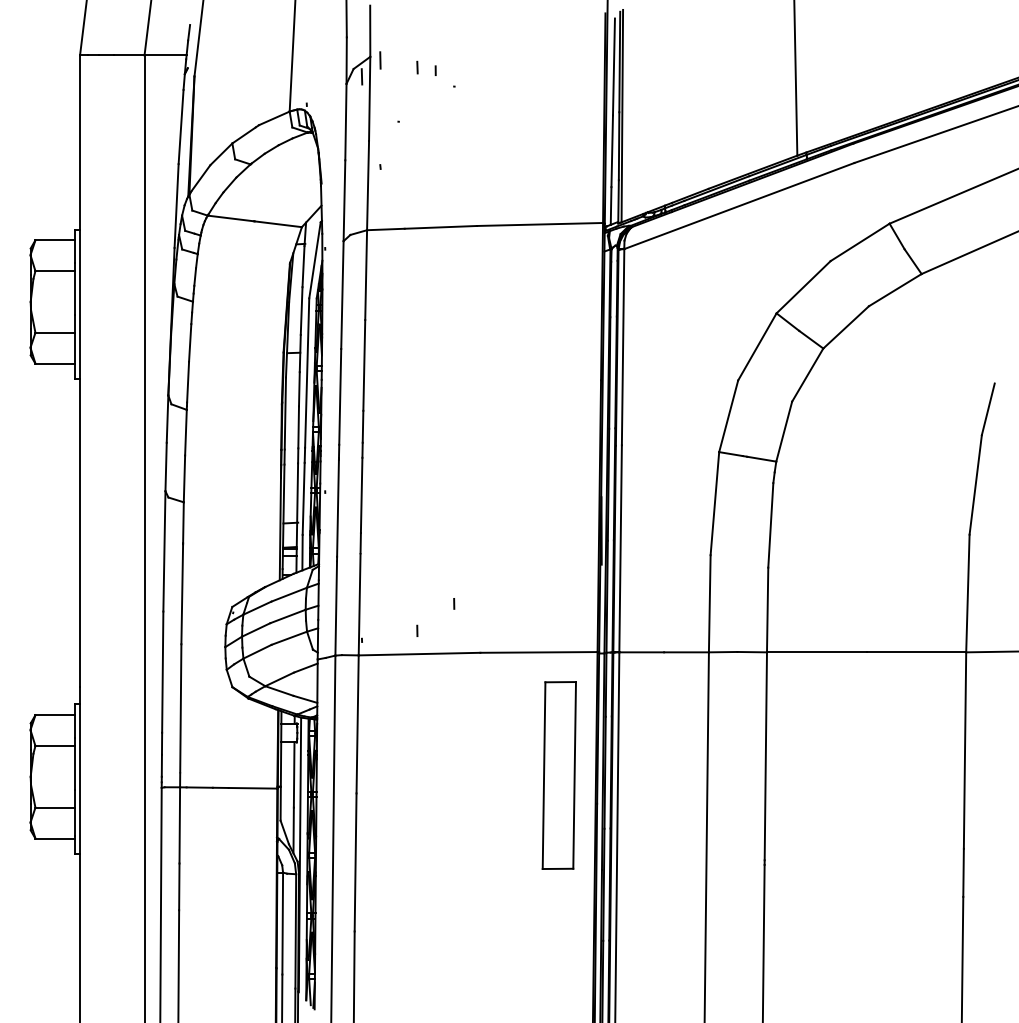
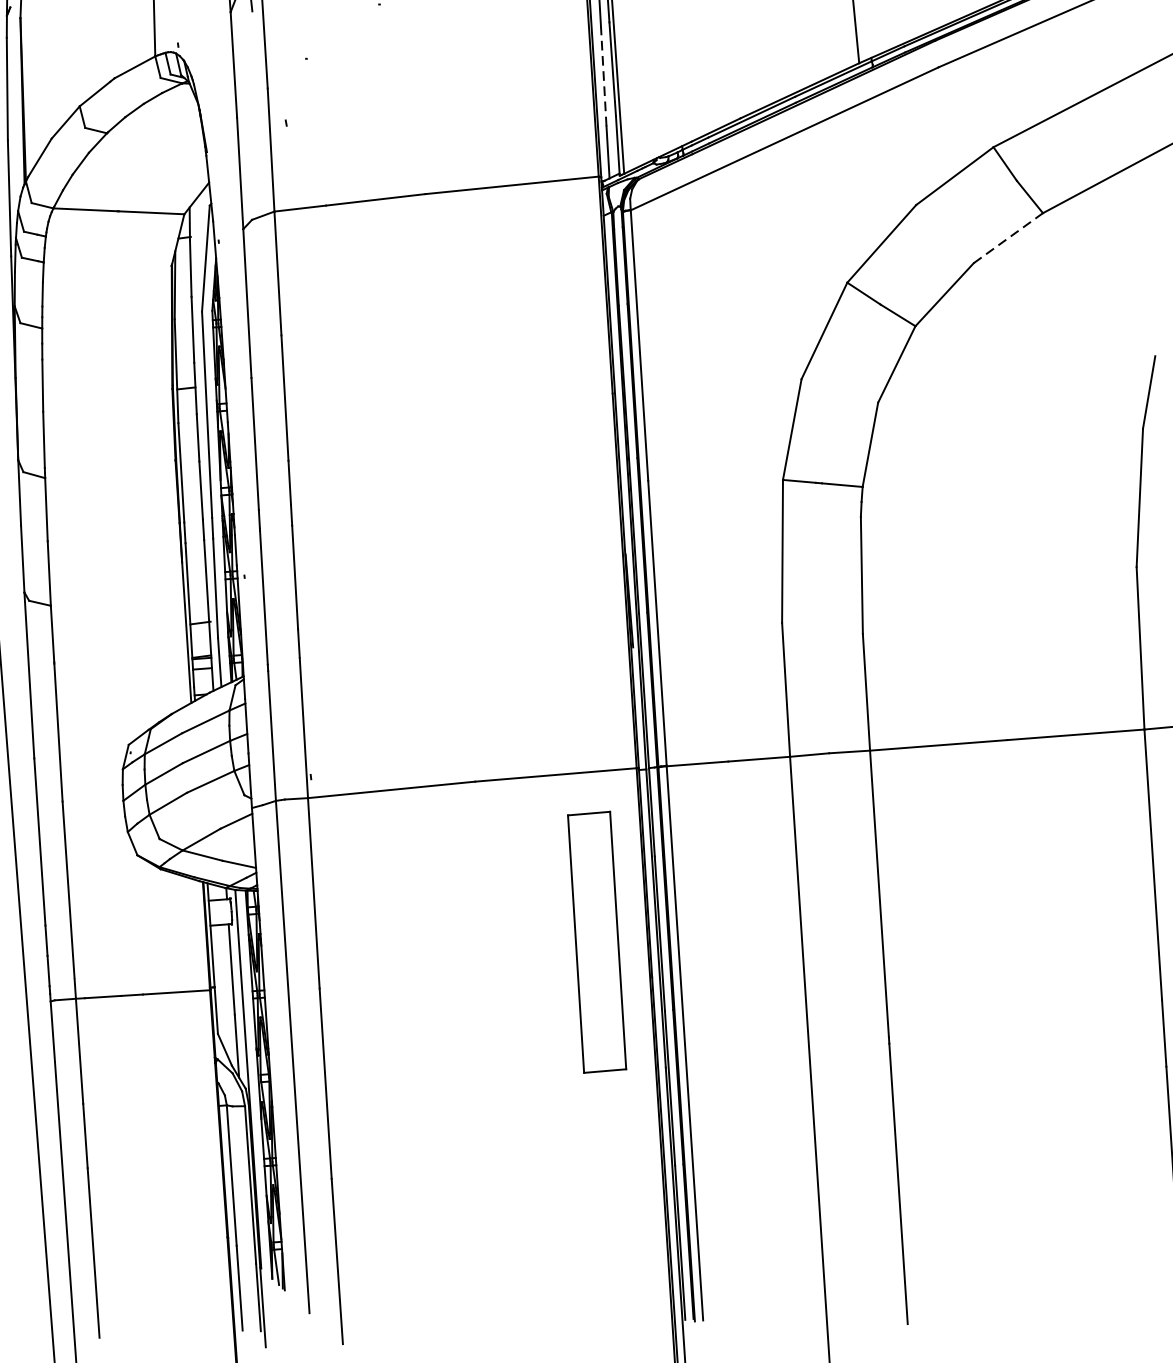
line: (612, 151) -> (604, 77), solid -> dashed
line: (895, 290) -> (1008, 238), solid -> dashed
line: (454, 603) -> (434, 716), removed
line: (417, 630) -> (386, 757), removed

